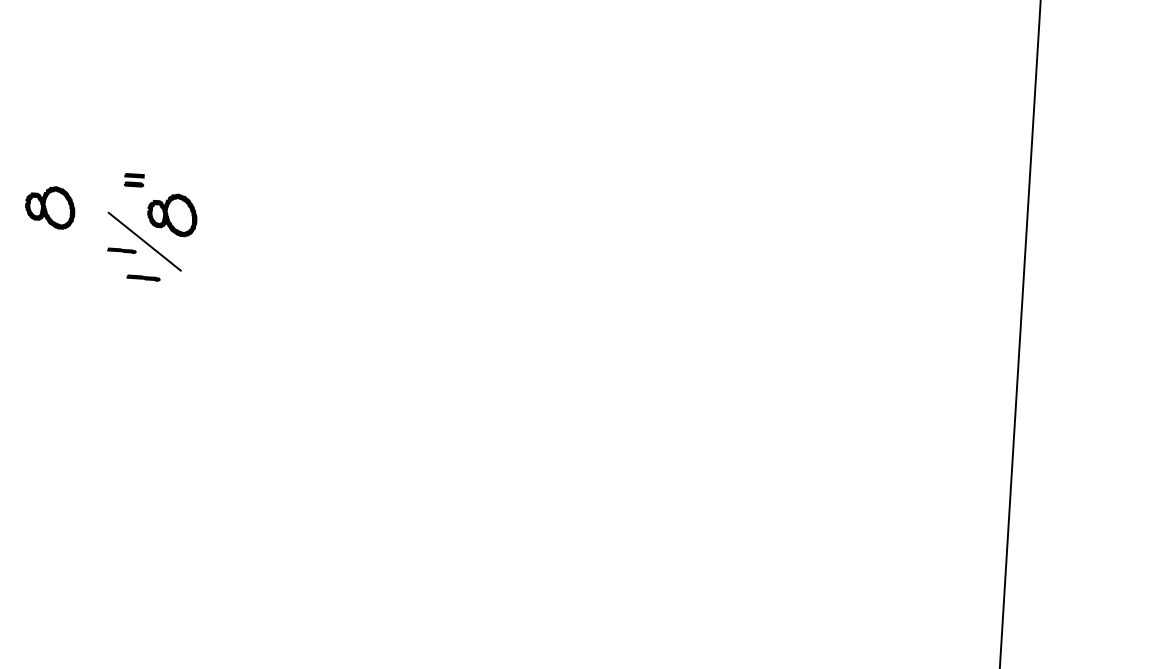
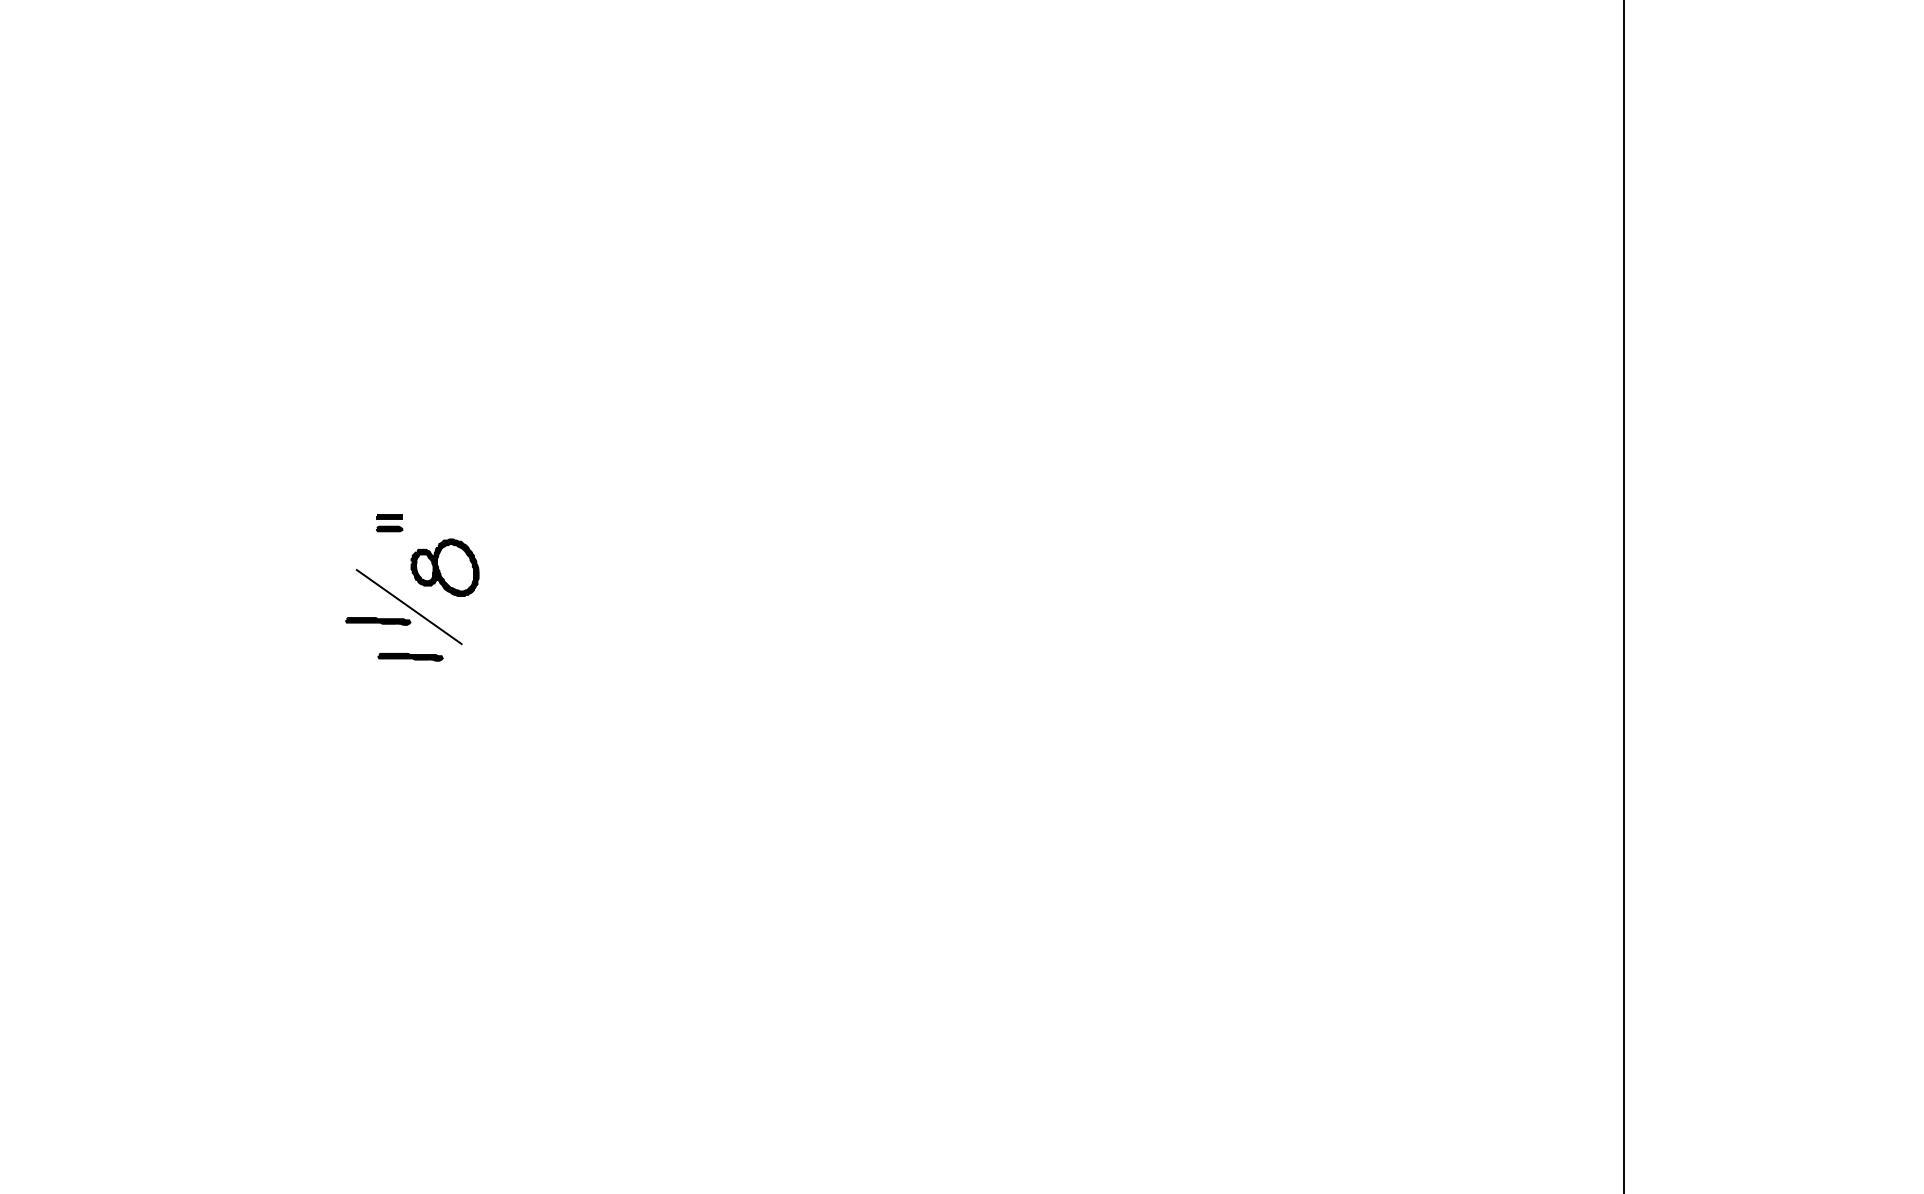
part: (49, 207) -> (275, 567), removed
part: (121, 250) -> (378, 621), size x1.67
part: (143, 278) -> (410, 657), size x1.43

